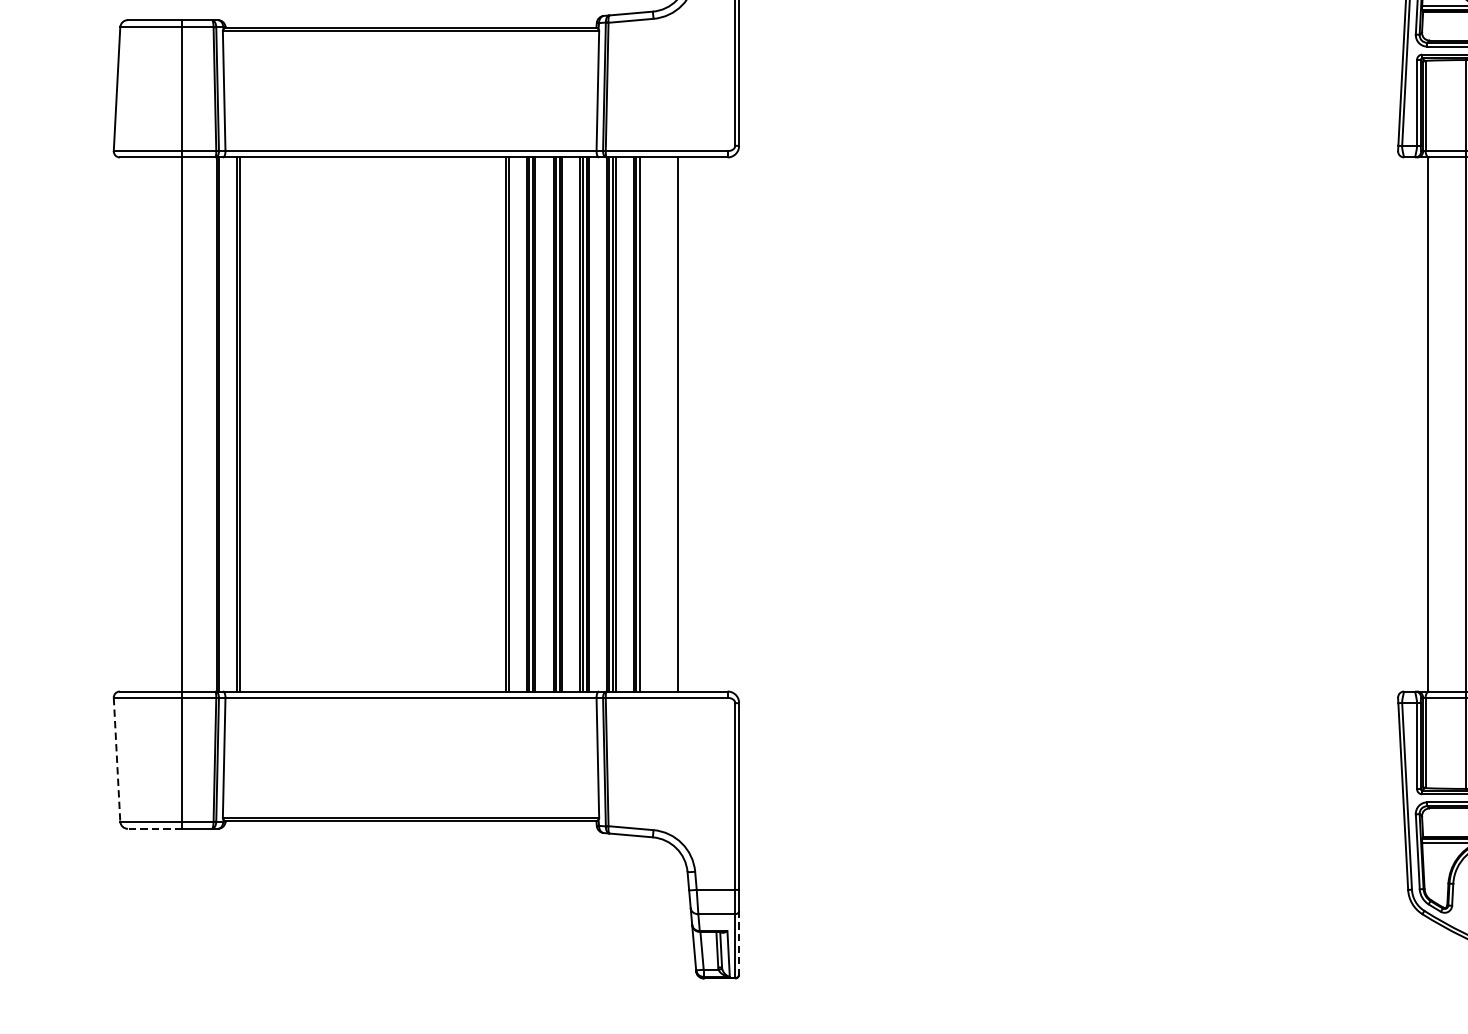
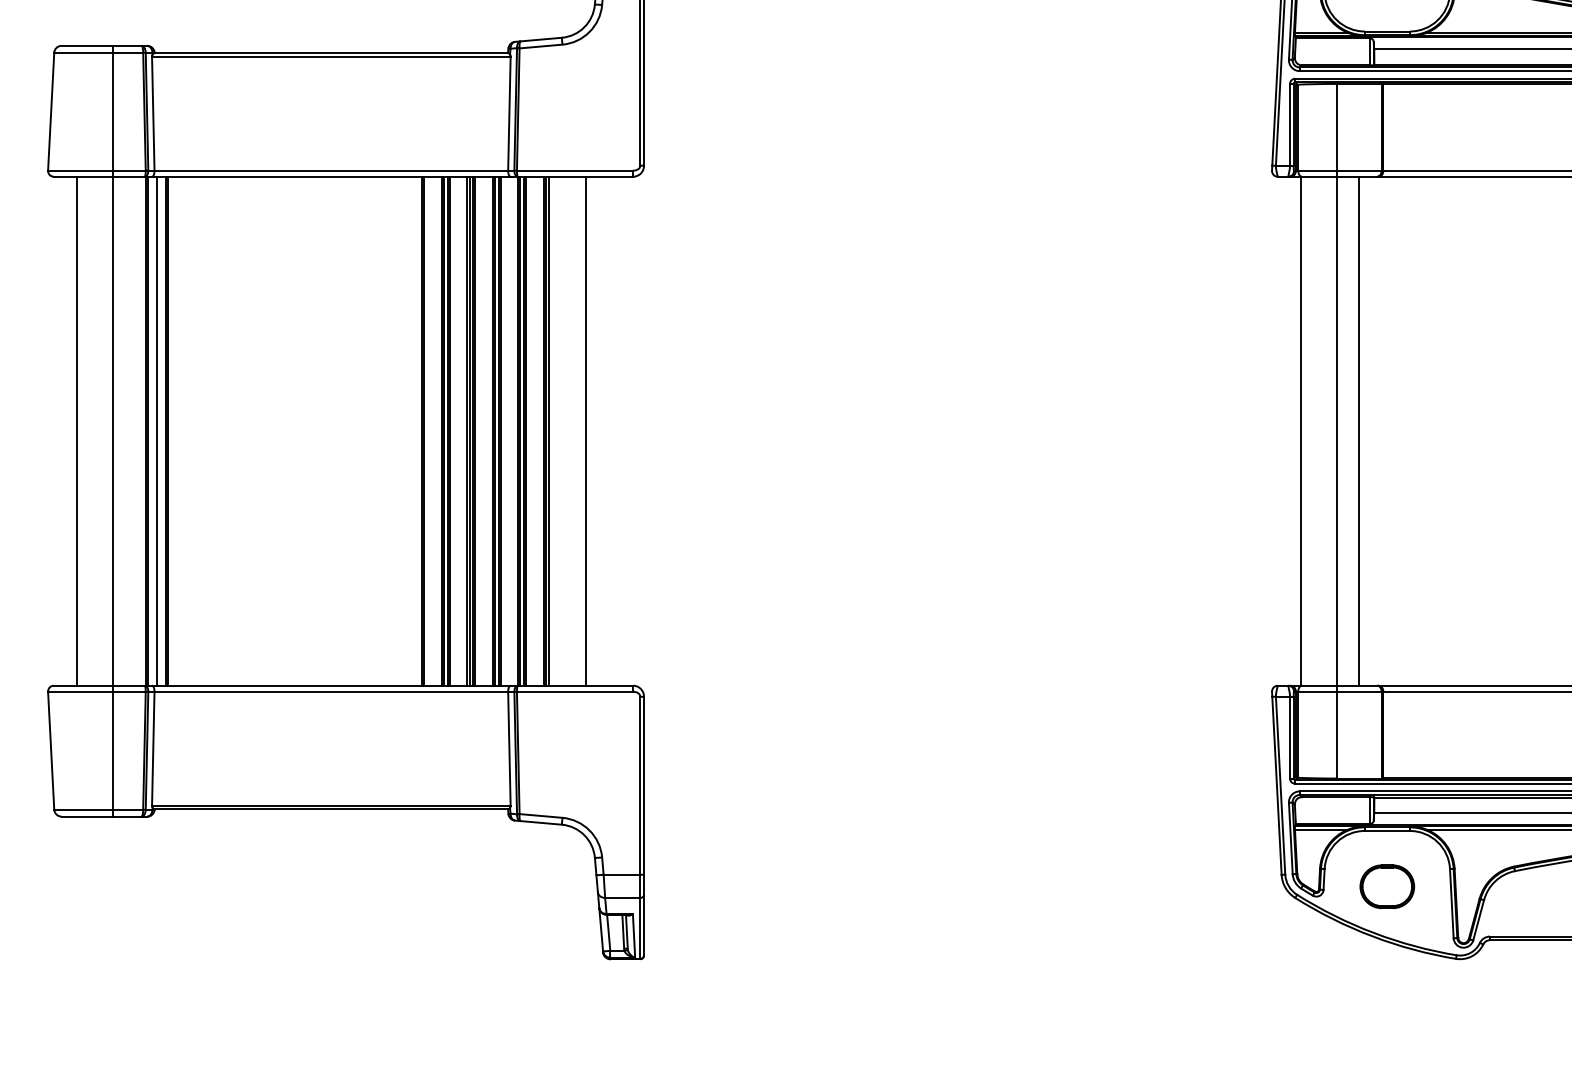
line: (143, 423) -> (76, 430), added
line: (228, 423) -> (157, 430), added
line: (117, 760) -> (51, 751), dashed -> solid
line: (155, 828) -> (87, 816), dashed -> solid
line: (739, 943) -> (644, 925), dashed -> solid

